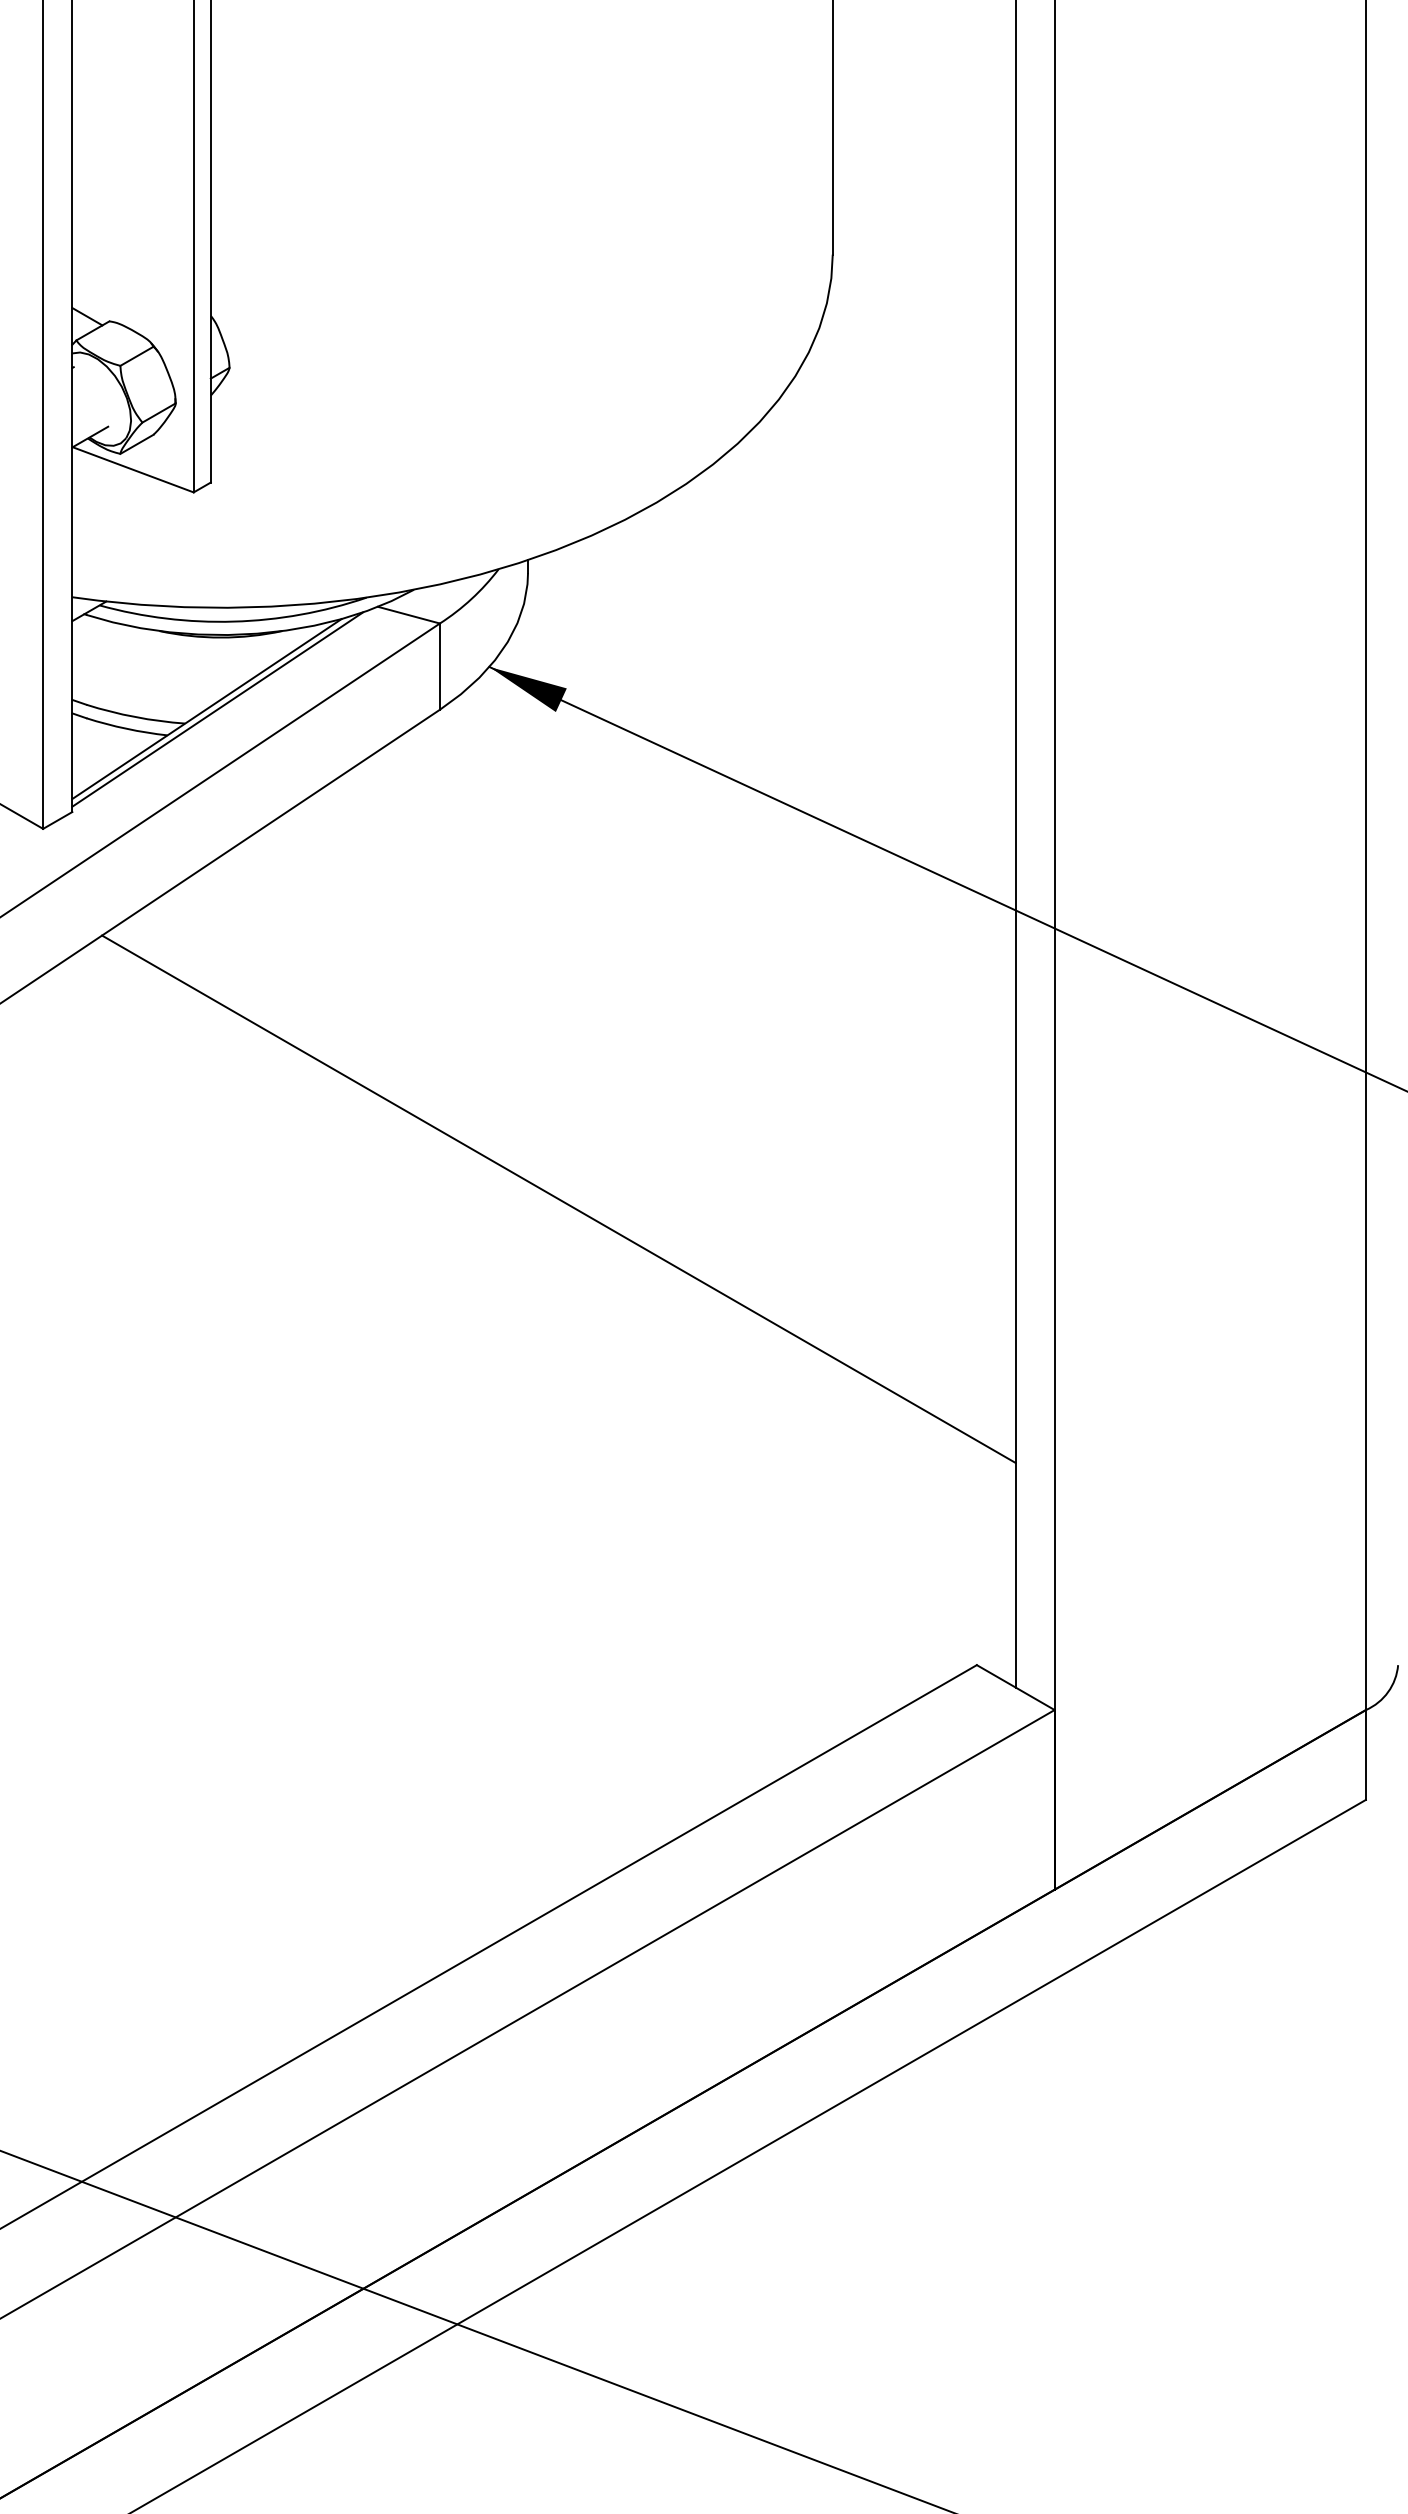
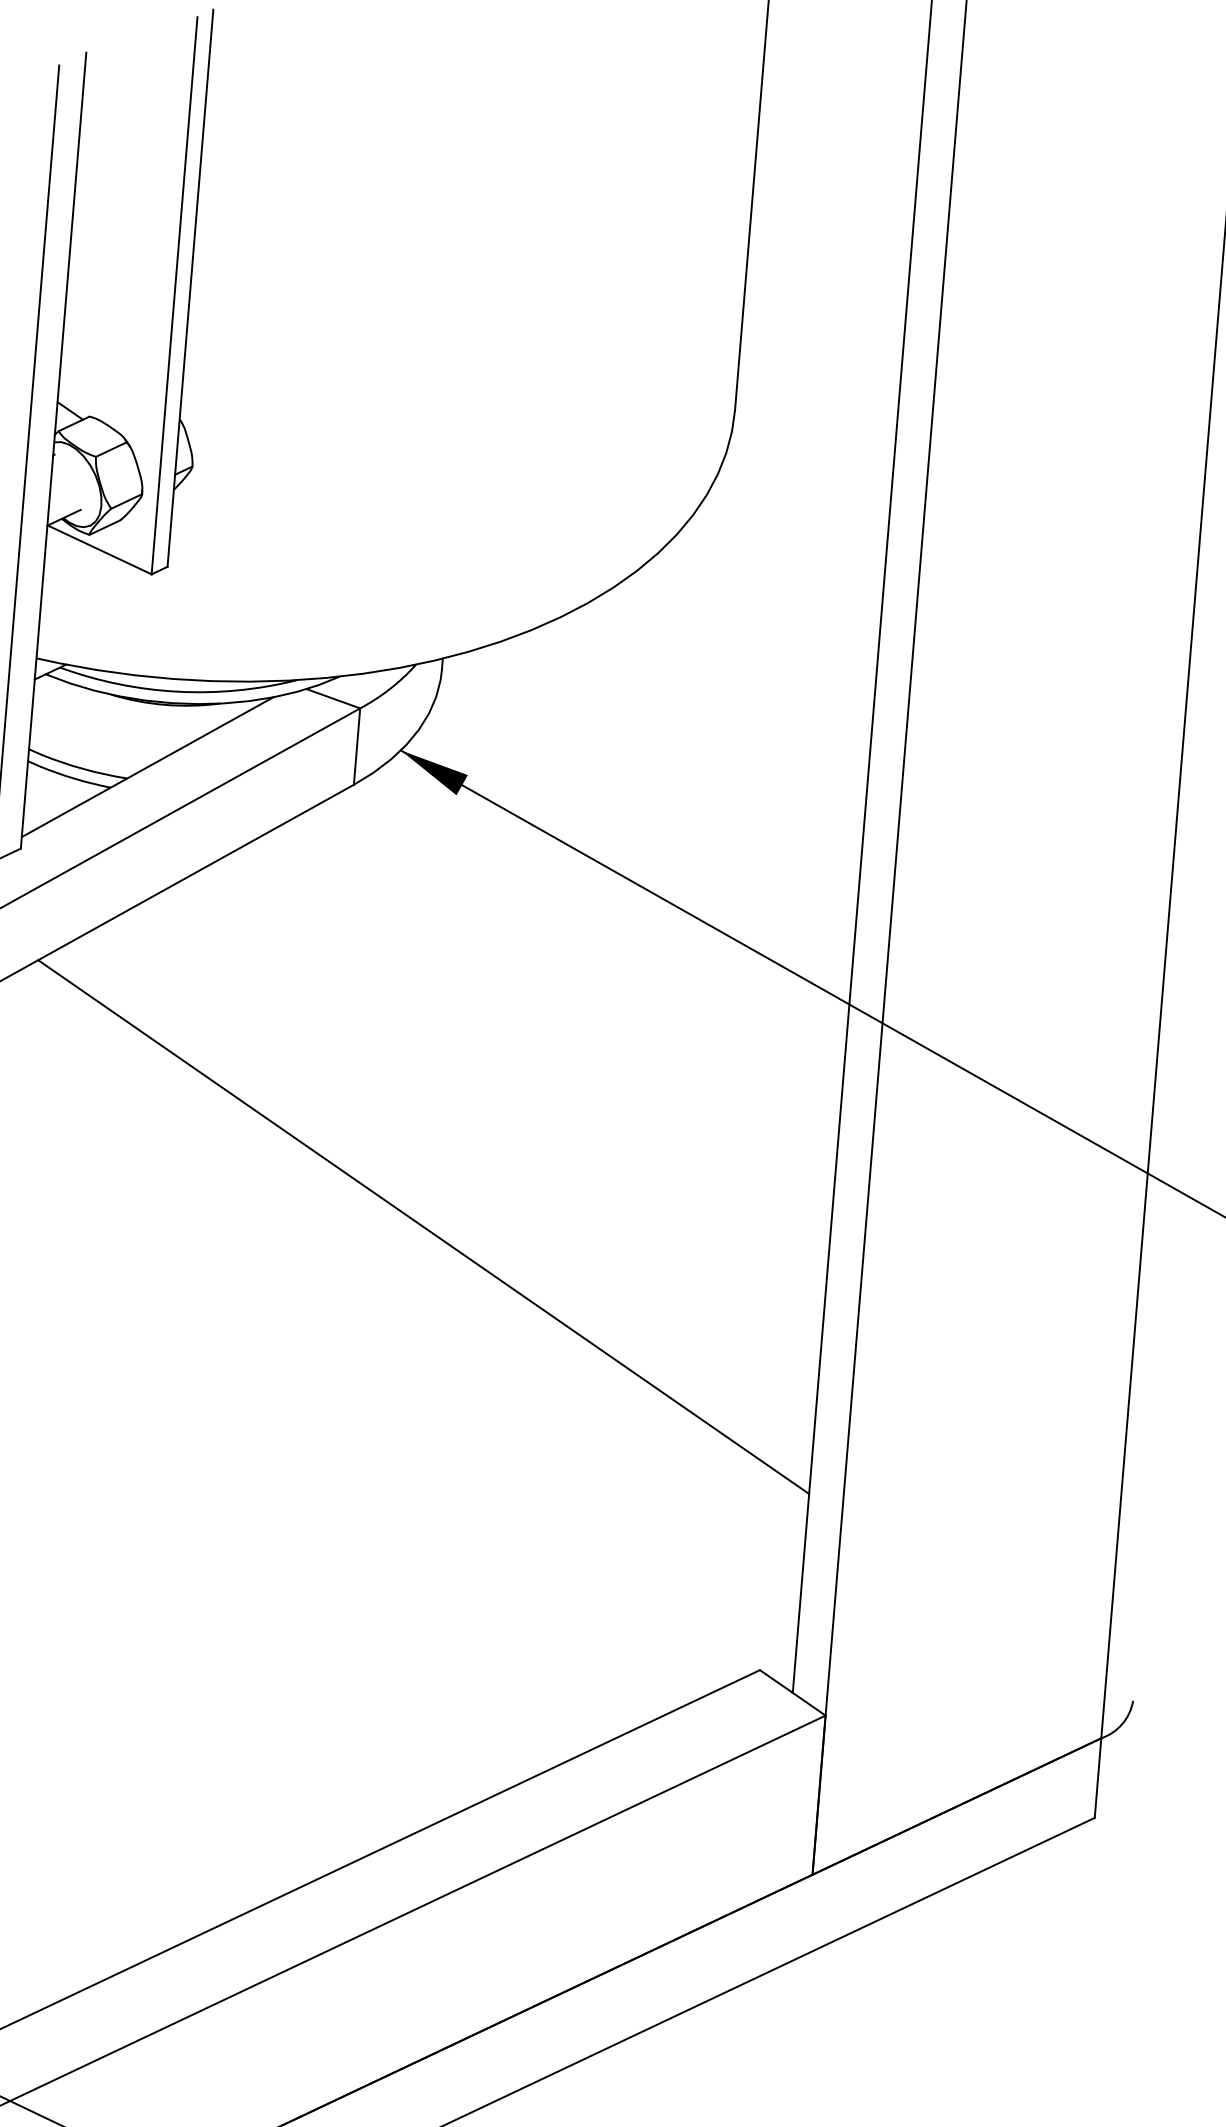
line: (217, 709) -> (156, 768), removed

